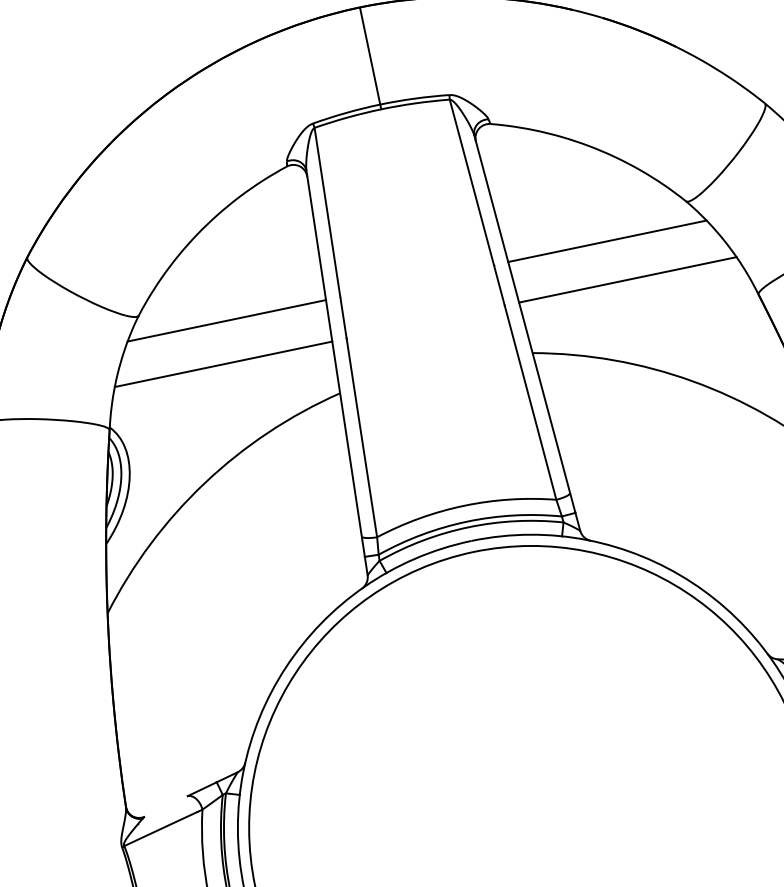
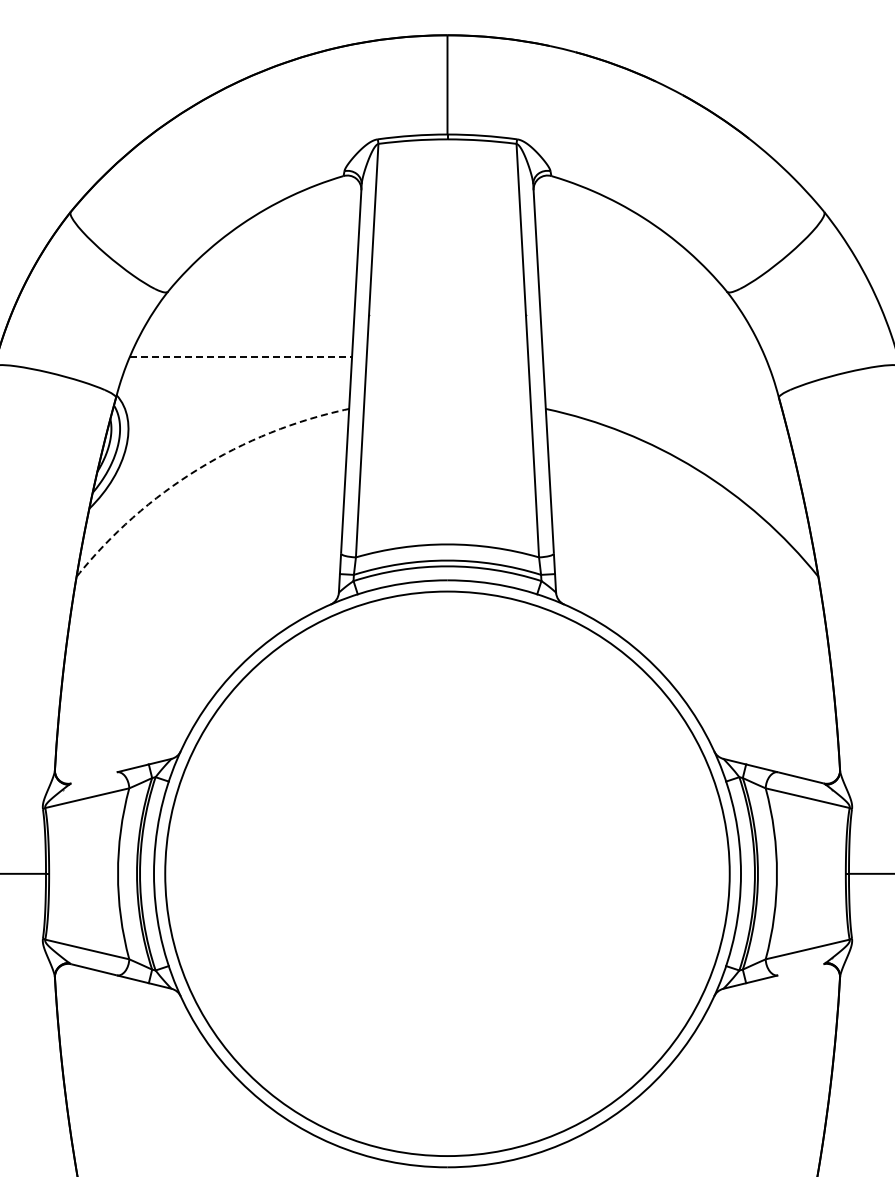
line: (606, 241) -> (641, 314), removed
line: (627, 279) -> (653, 356), removed
line: (226, 320) -> (252, 314), removed
line: (224, 363) -> (241, 356), solid -> dashed
arc: (205, 483) -> (198, 469), solid -> dashed

